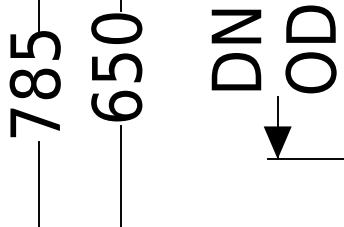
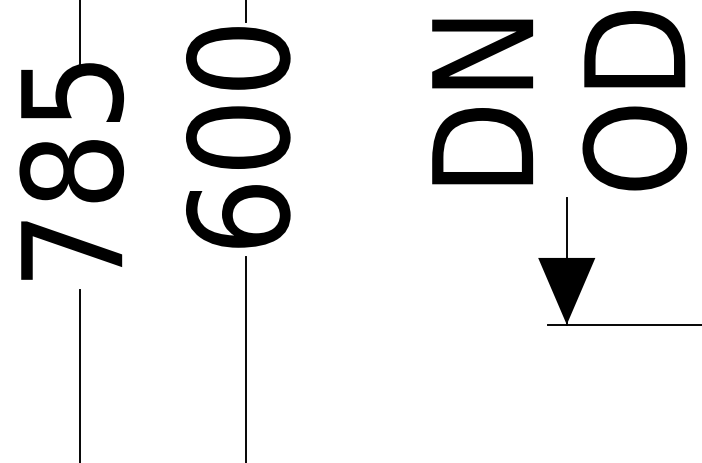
text: (116, 67) -> (237, 137), 650 -> 600

